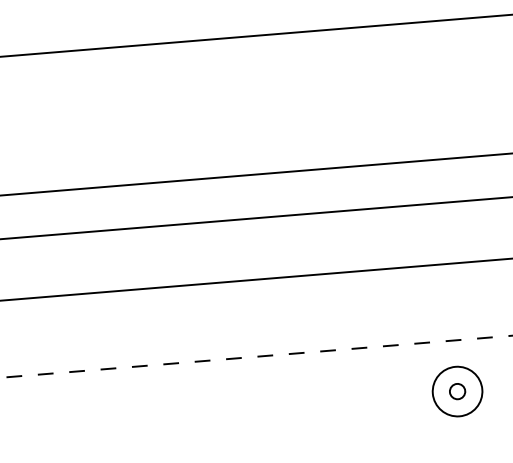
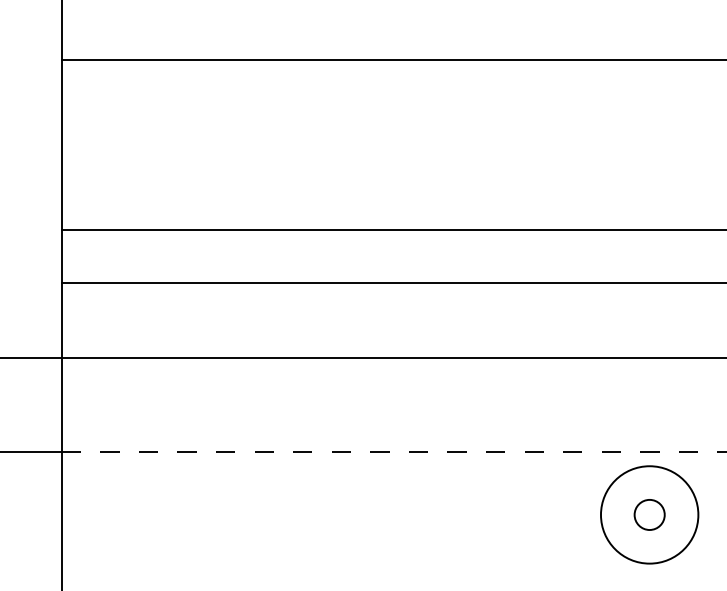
circle: (457, 391) -> (649, 514), size x1.6
circle: (457, 391) -> (649, 514), size x1.6

